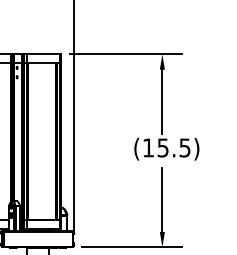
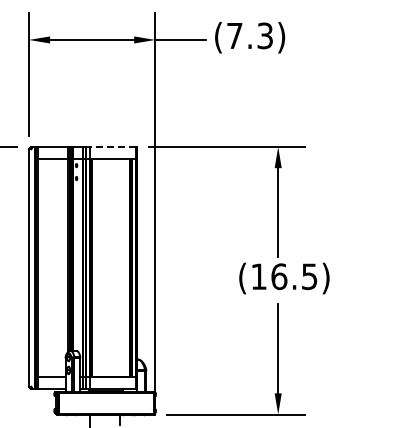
line: (42, 54) -> (112, 146), solid -> dashed
text: (163, 147) -> (279, 276), (15.5) -> (16.5)

